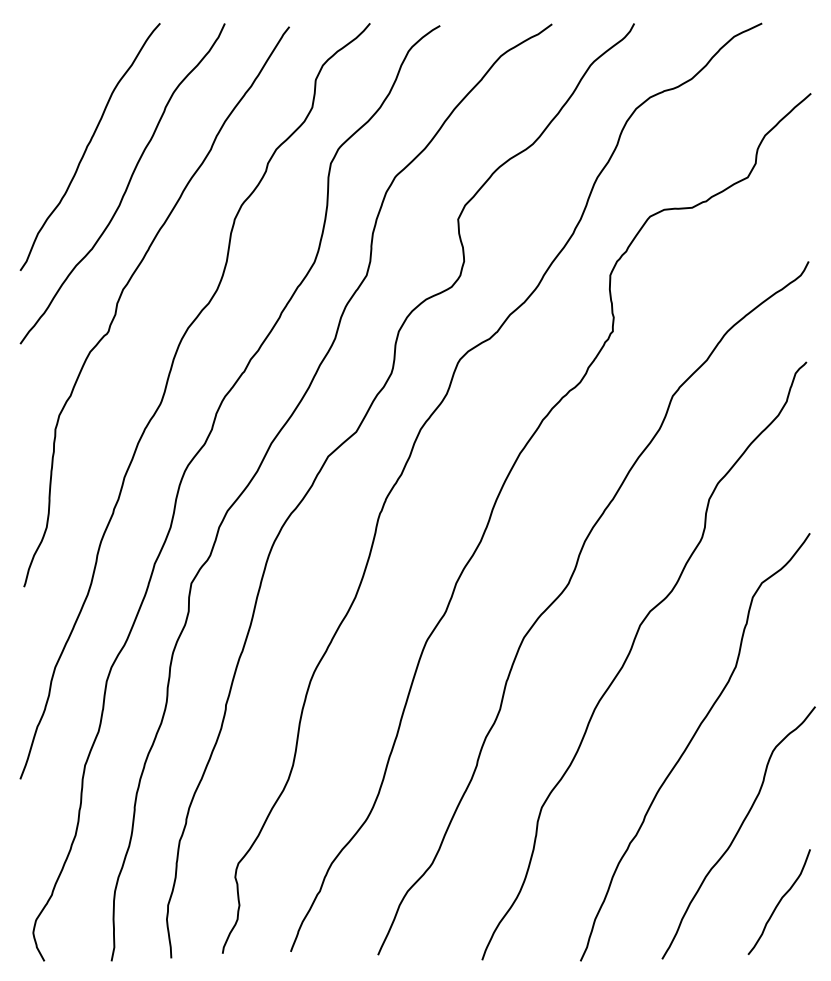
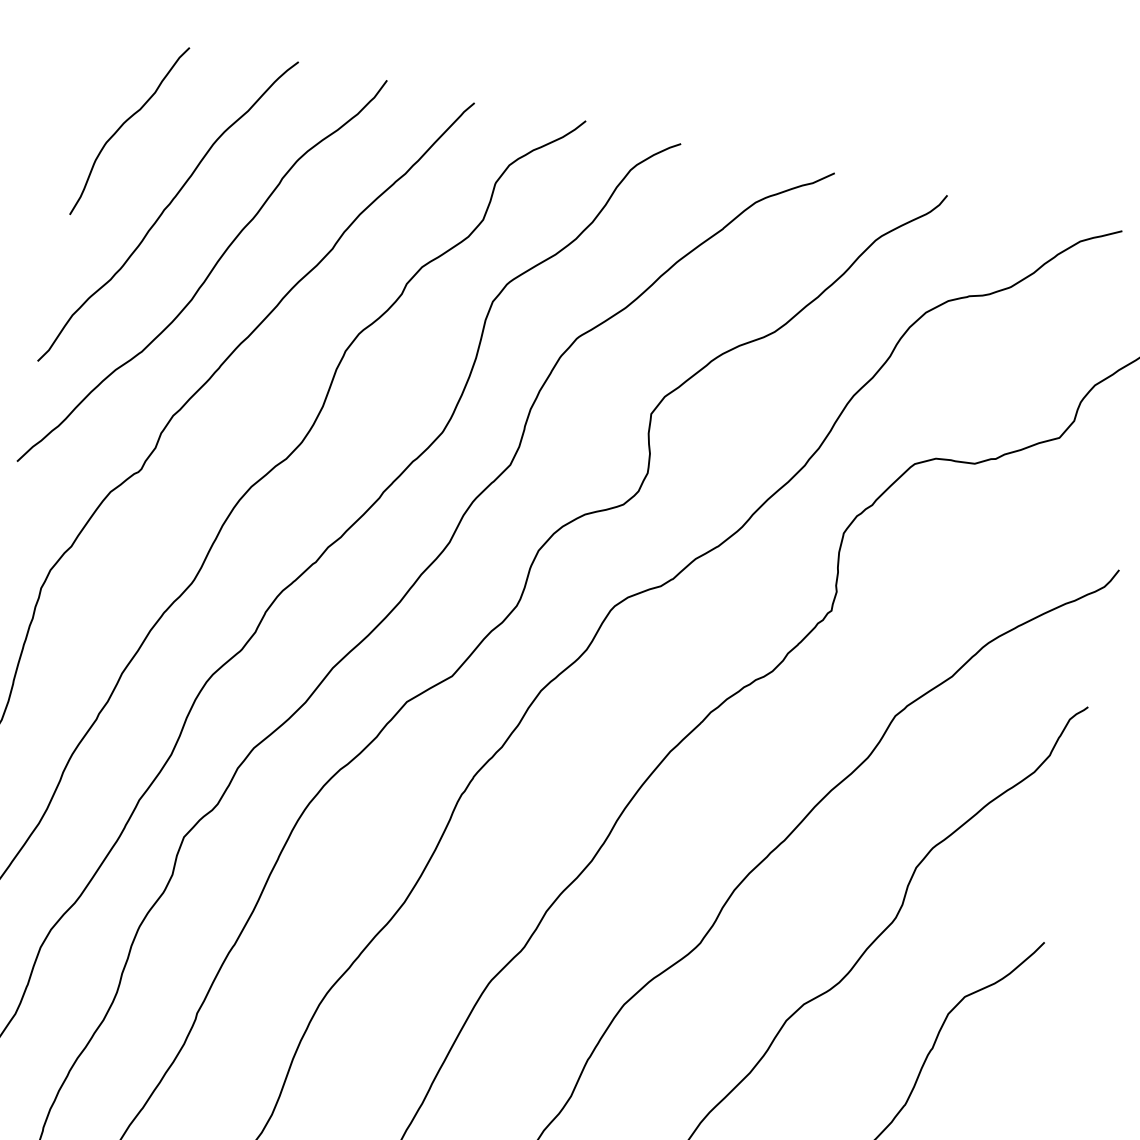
curve: (46, 93) -> (123, 126), added

